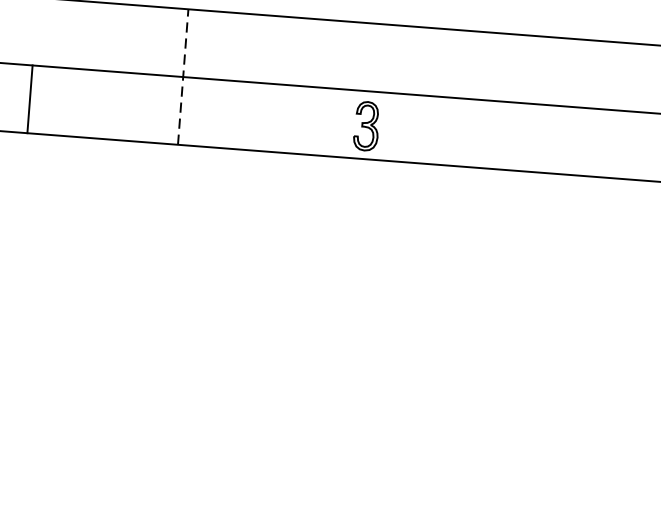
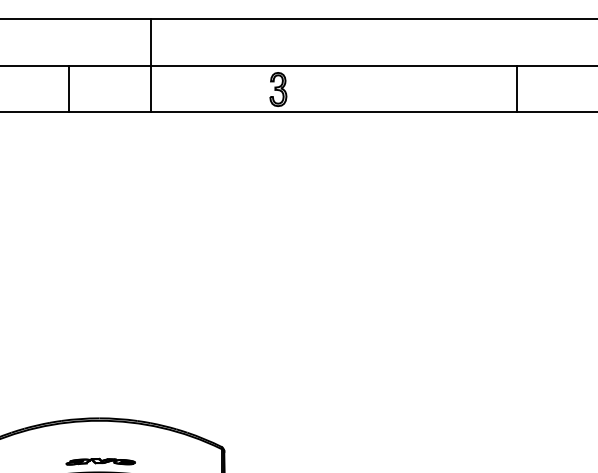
line: (182, 76) -> (150, 65), dashed -> solid
line: (30, 98) -> (69, 88), moved

